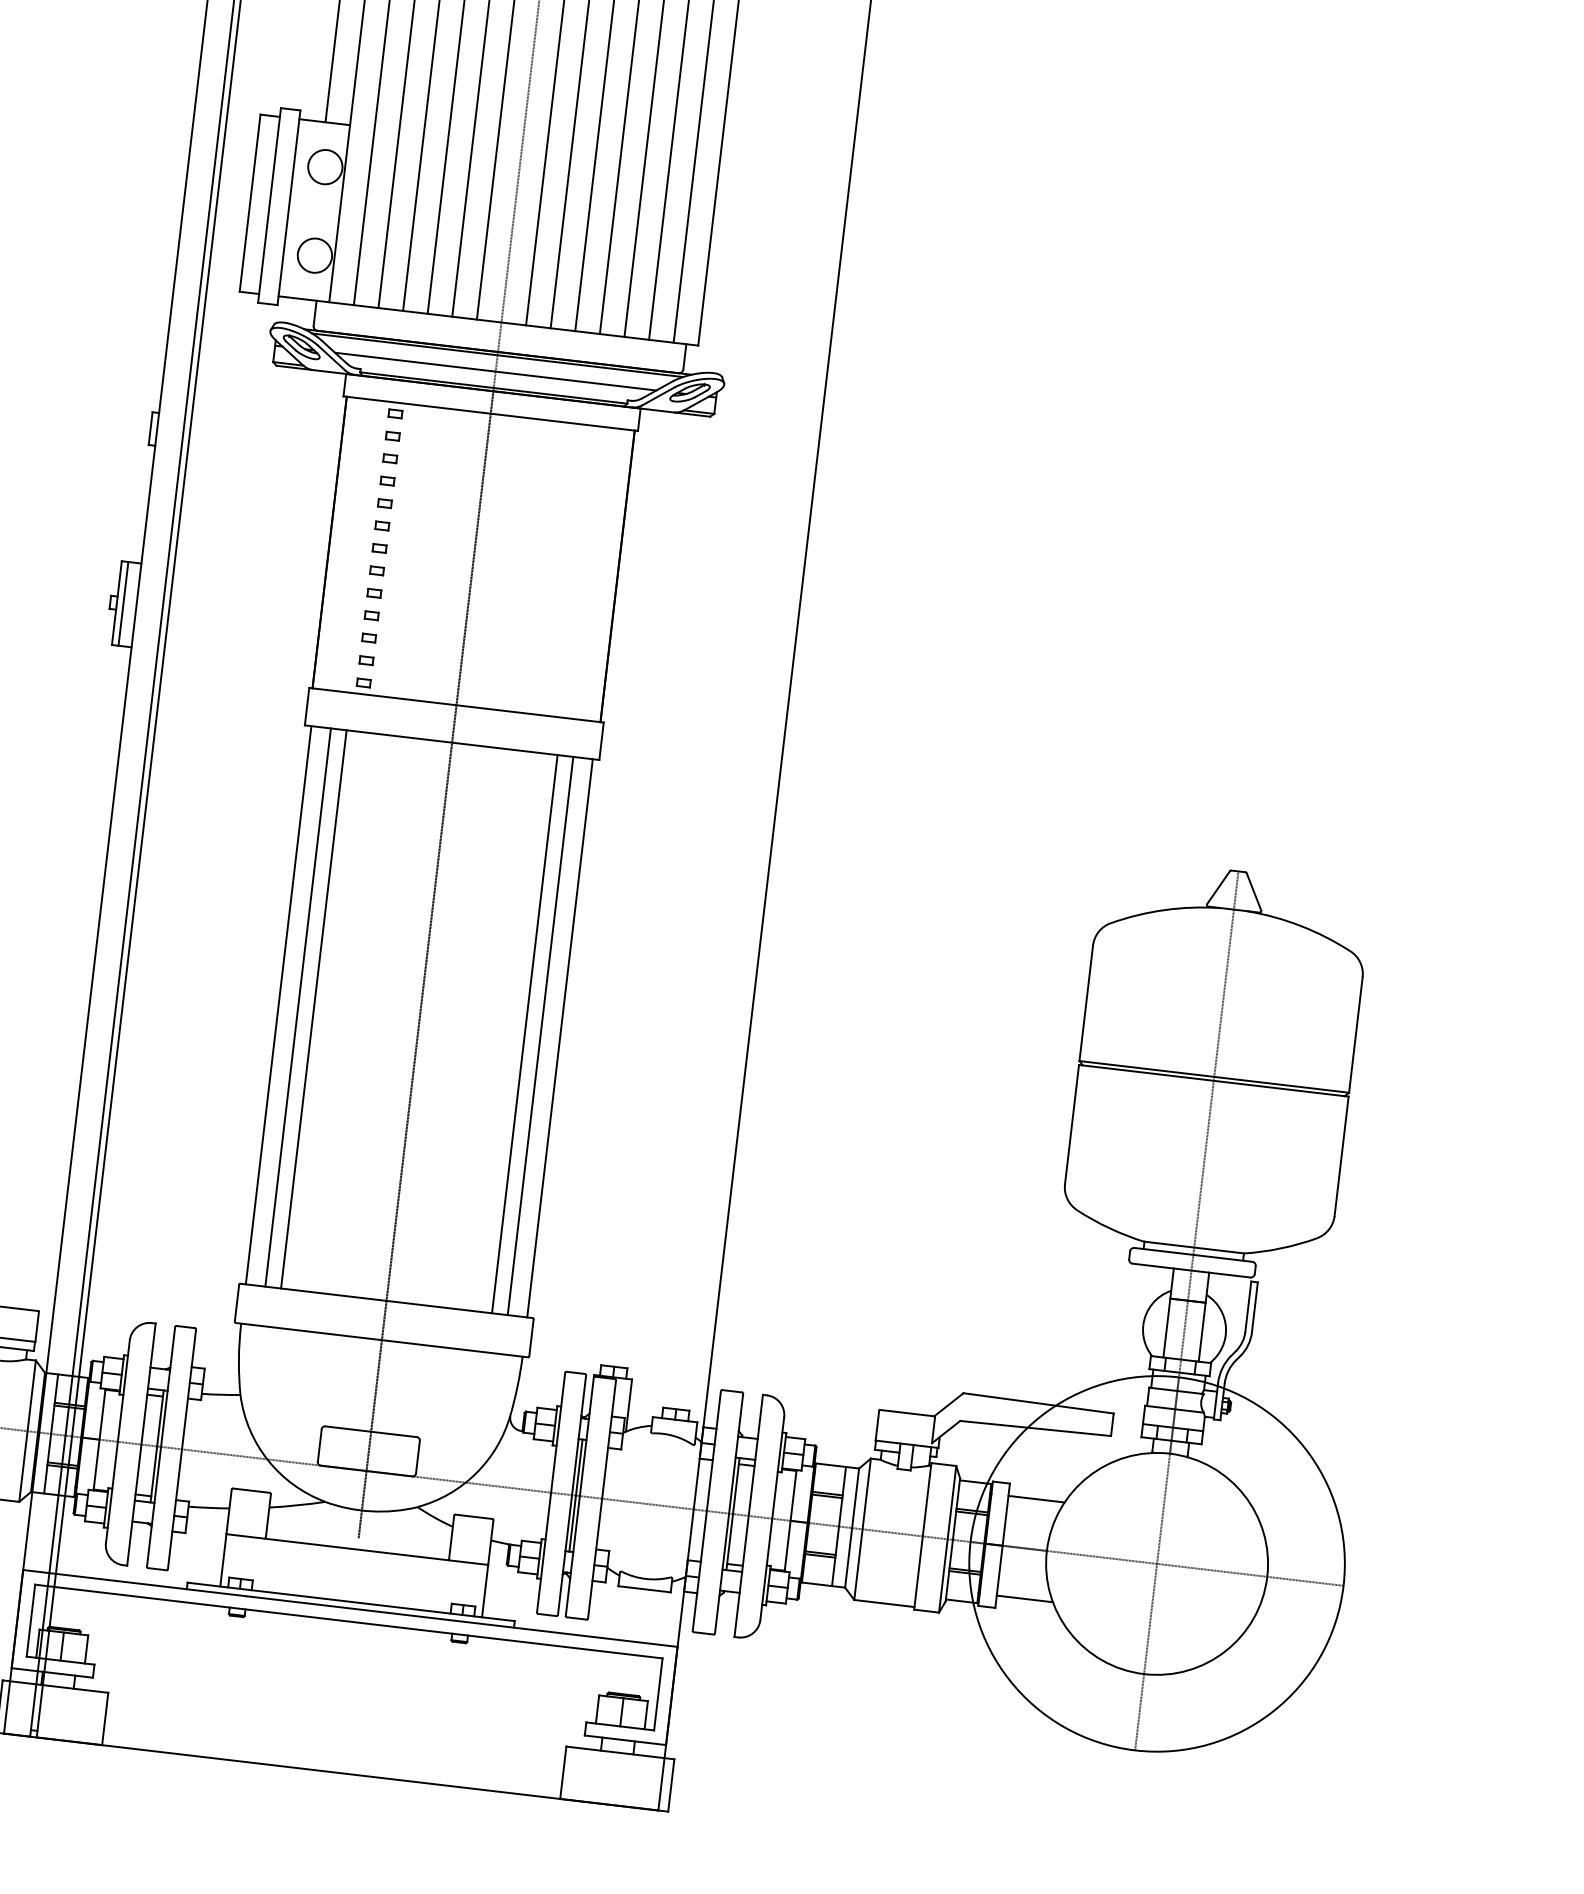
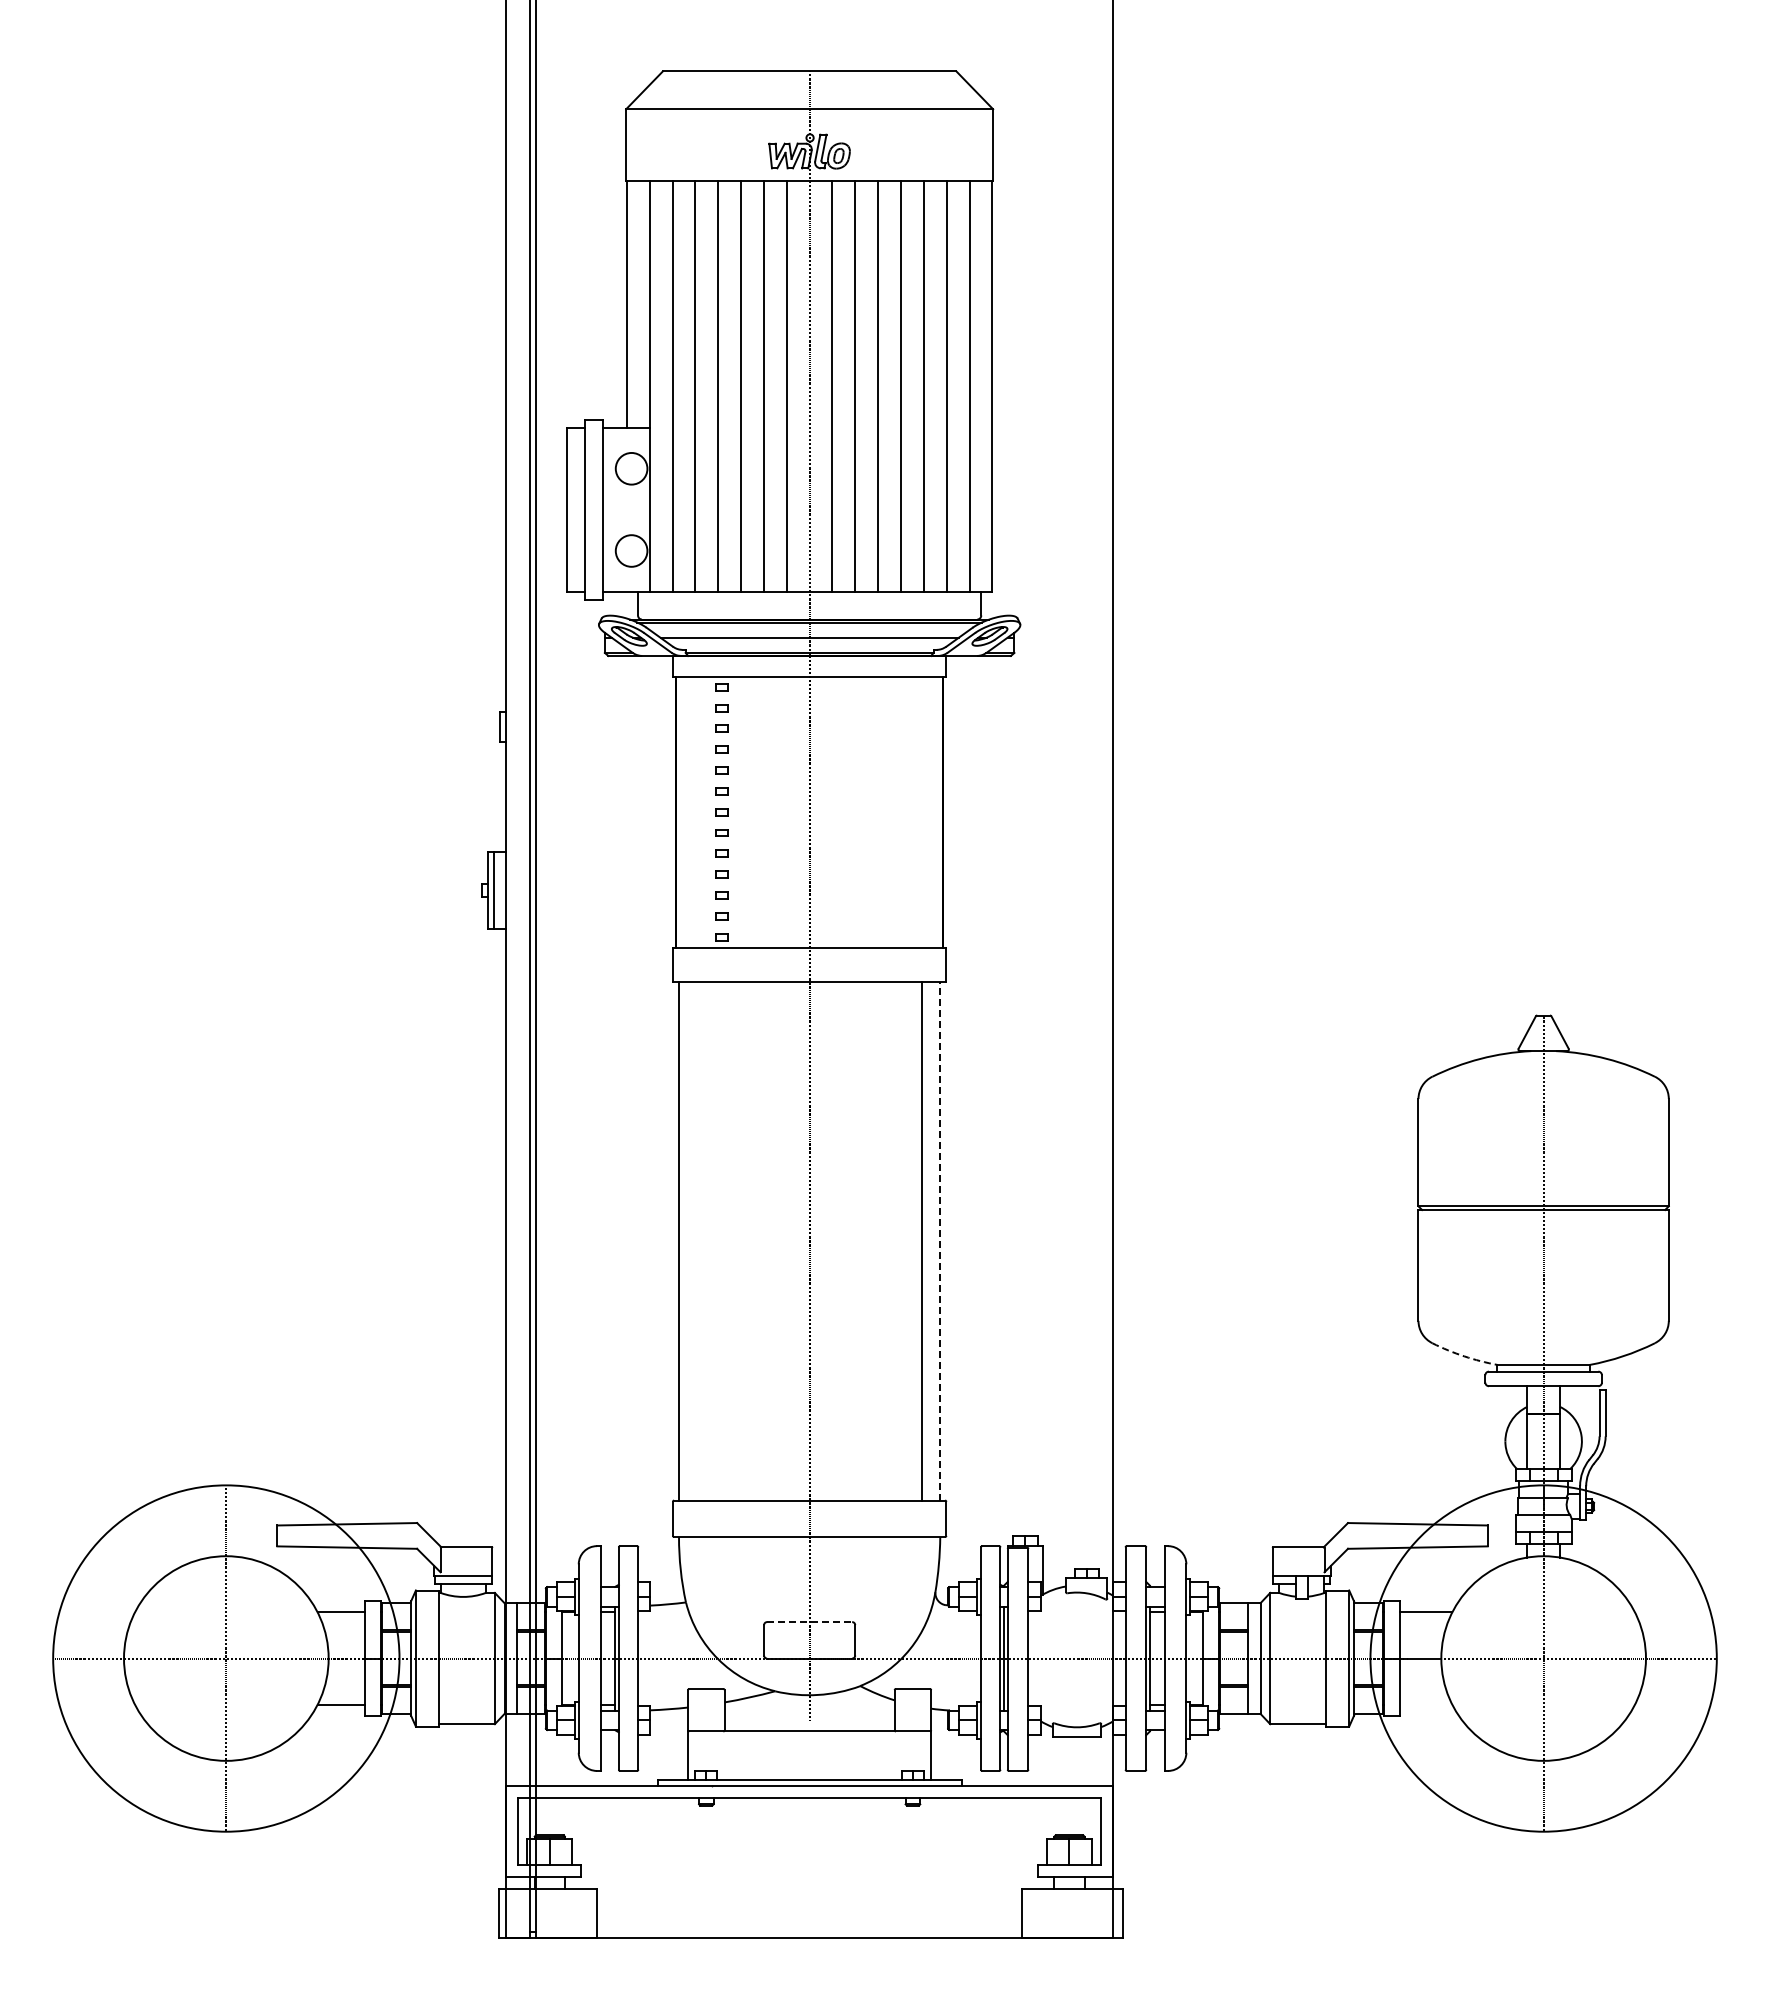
line: (298, 1007) -> (697, 1241), removed
line: (313, 1009) -> (711, 1241), removed
line: (524, 1034) -> (907, 1241), removed
line: (560, 1037) -> (940, 1240), solid -> dashed
arc: (1110, 1228) -> (1464, 1356), solid -> dashed
line: (370, 1432) -> (809, 1622), solid -> dashed
line: (1025, 1598) -> (1426, 1704), removed

